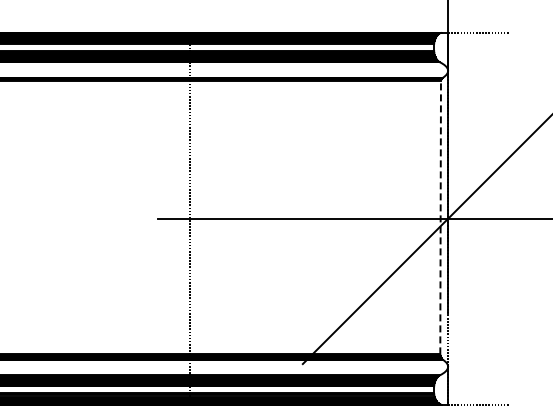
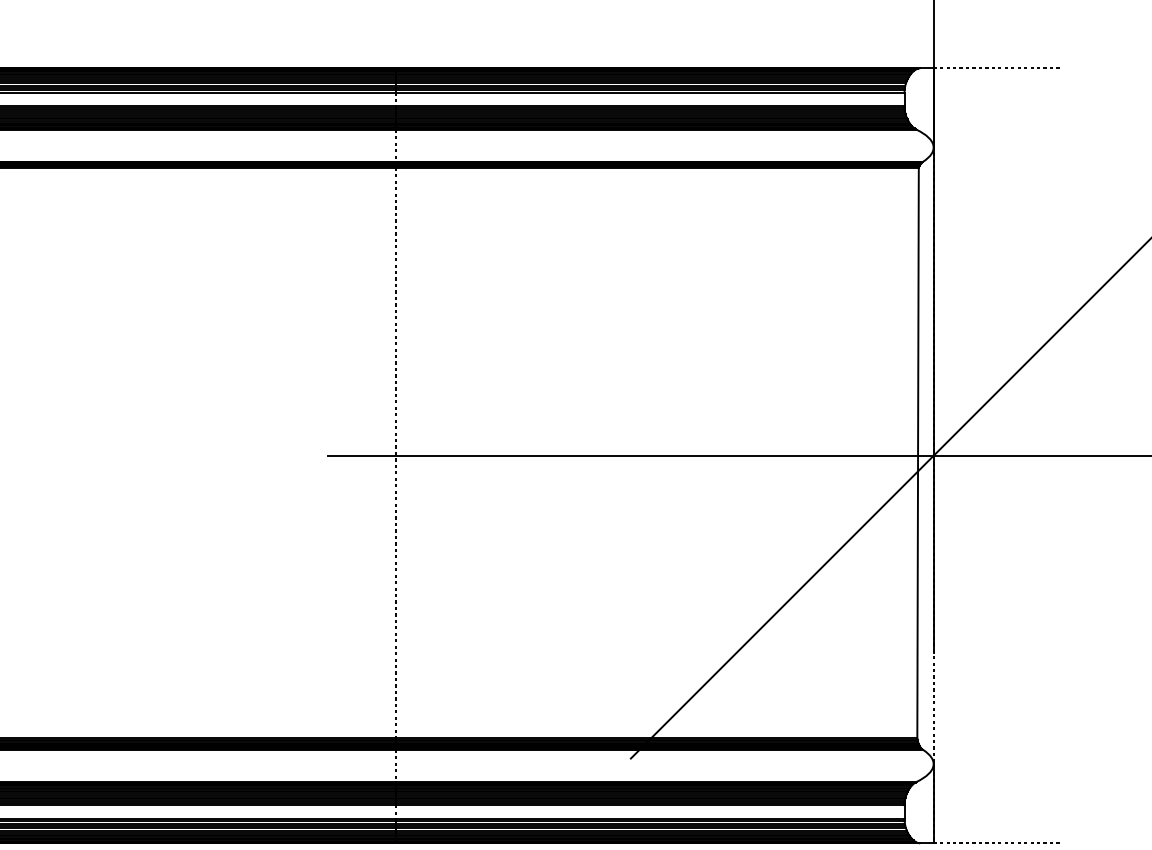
line: (440, 217) -> (917, 453), dashed -> solid

